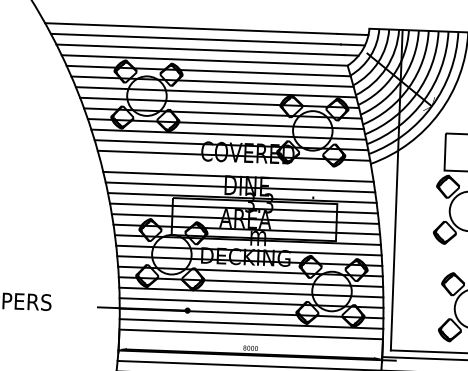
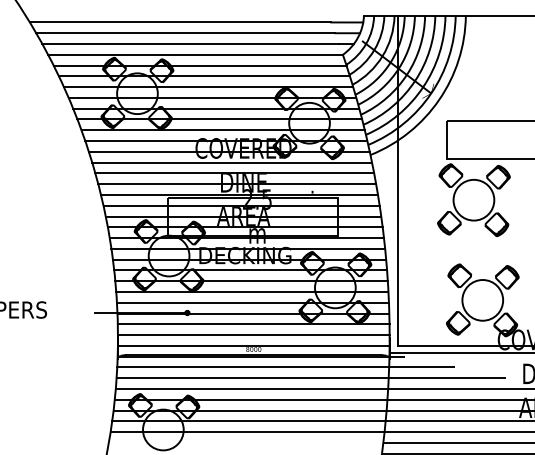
line: (236, 166) -> (232, 162), added
text: (259, 203) -> (257, 199), 3.3 -> 2.5
line: (250, 344) -> (253, 345), added

